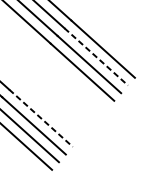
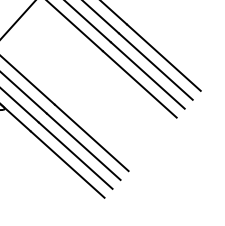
line: (95, 56) -> (155, 66), dashed -> solid
line: (40, 117) -> (91, 137), dashed -> solid

